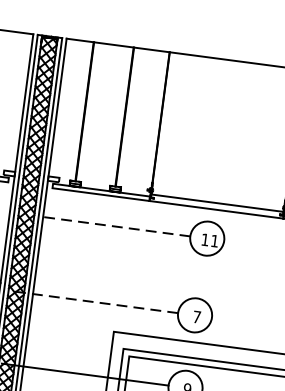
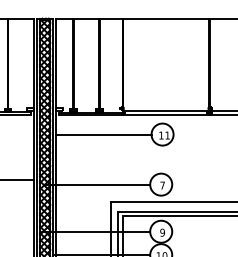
line: (116, 226) -> (103, 134), dashed -> solid
line: (97, 302) -> (97, 184), dashed -> solid

